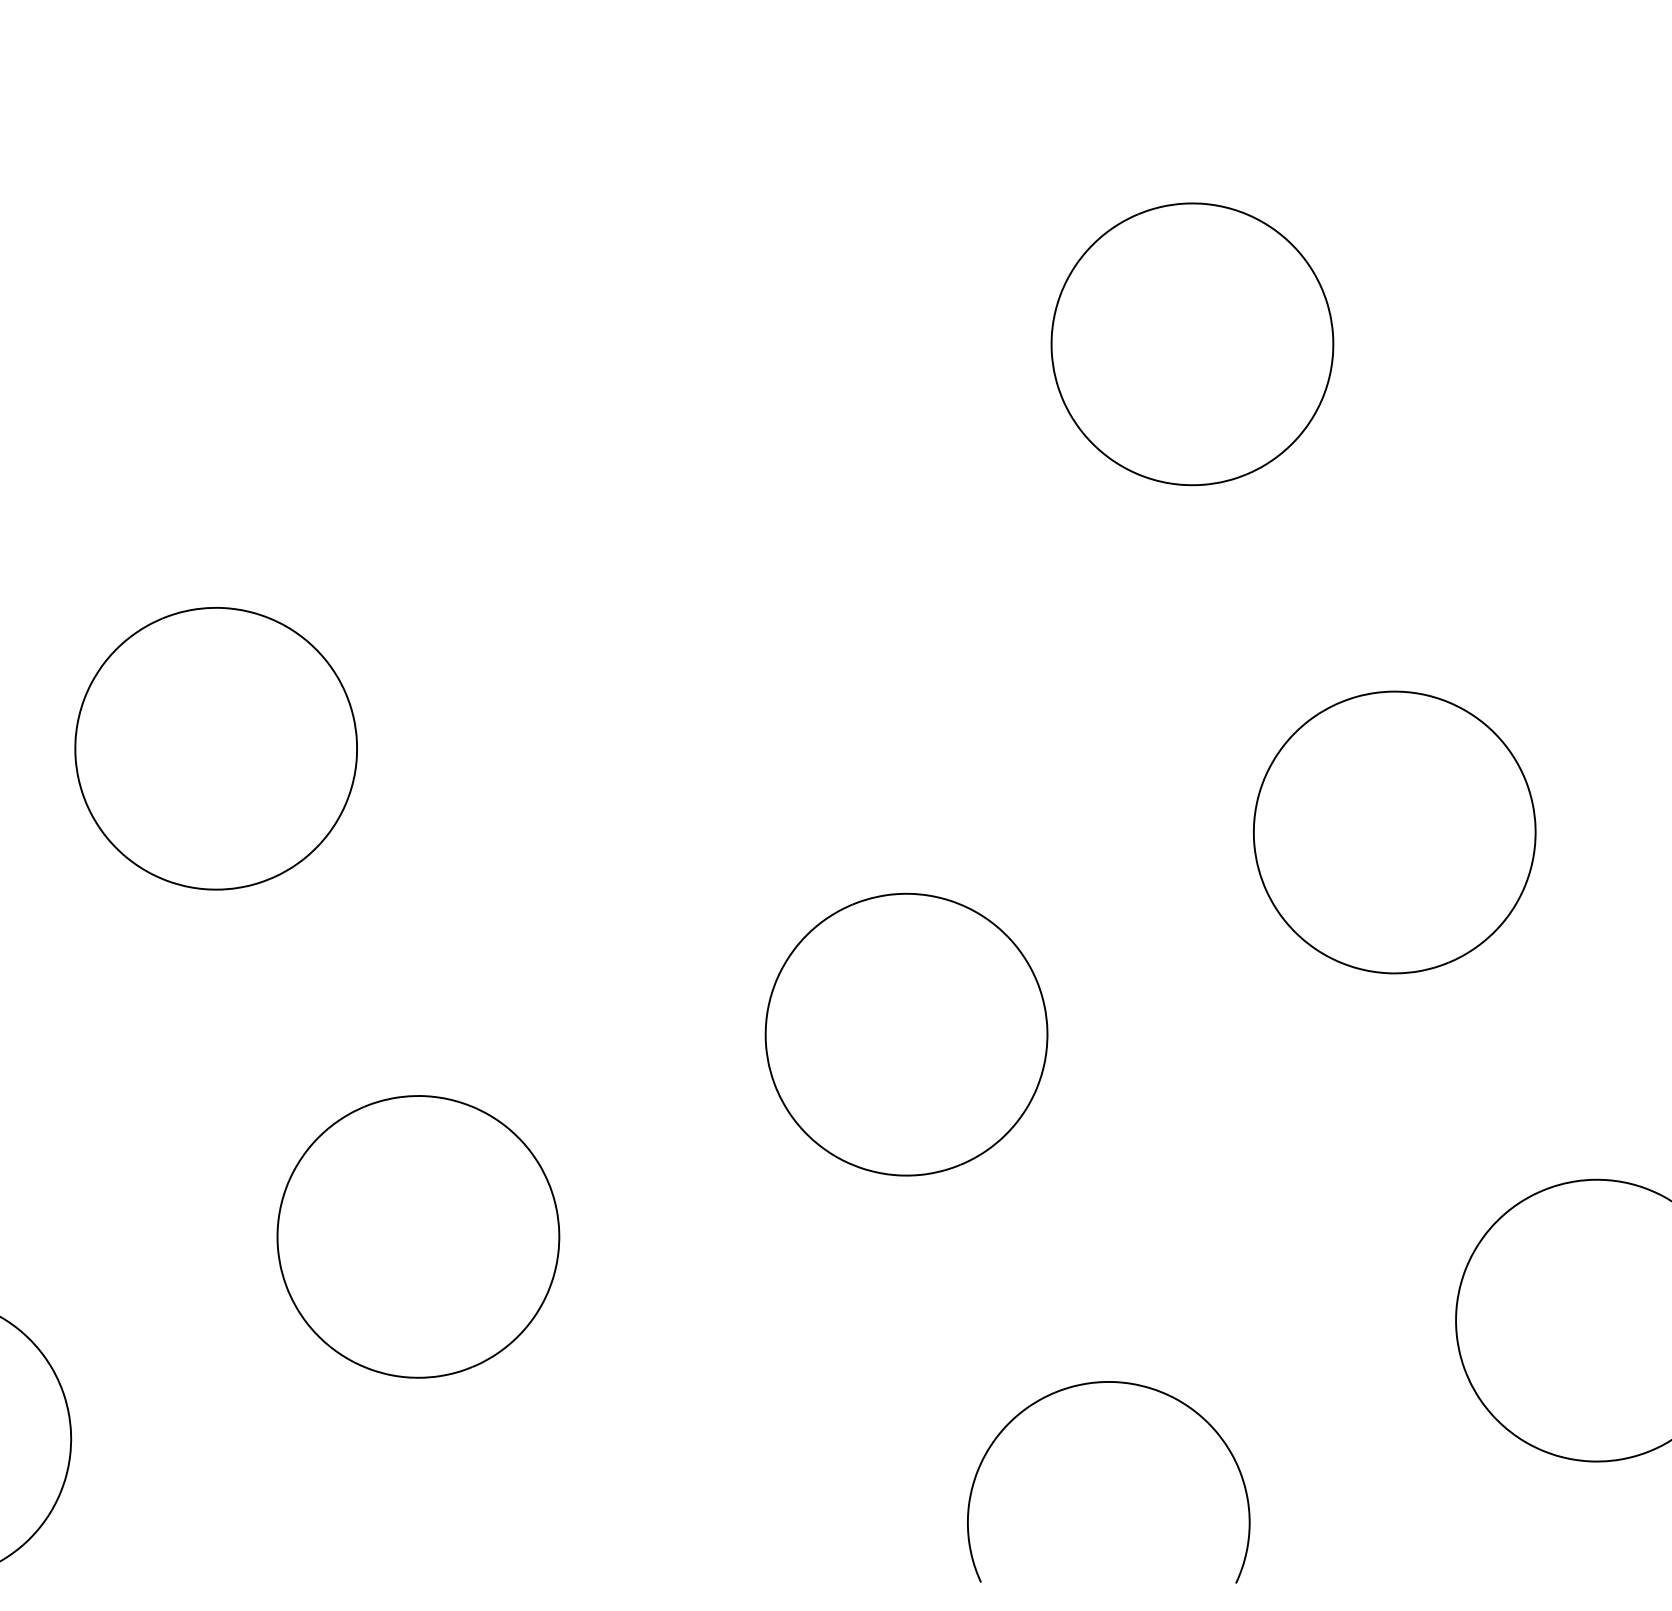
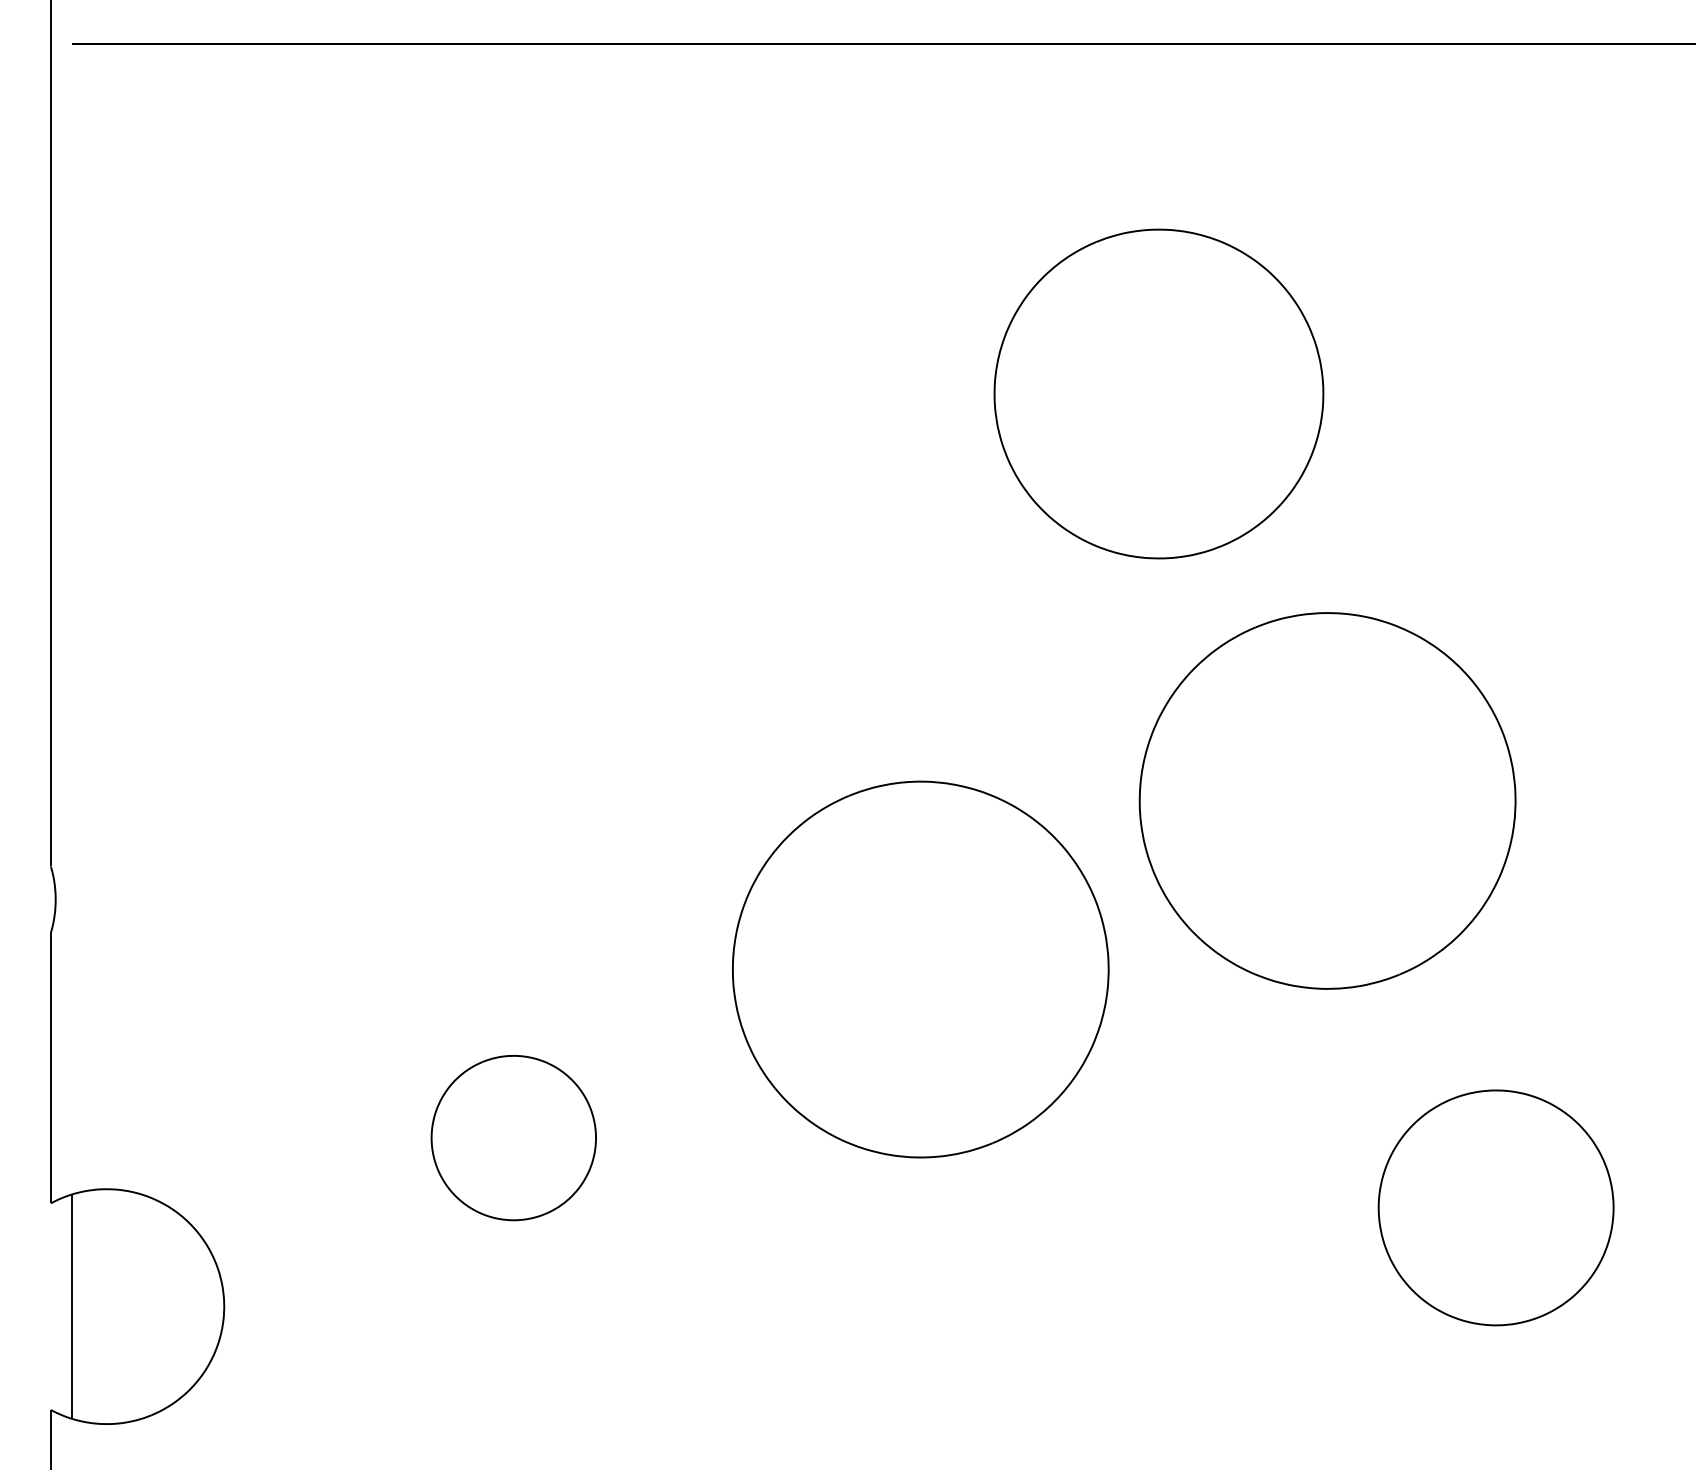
part: (1191, 343) -> (1158, 393), size x1.4
part: (215, 747) -> (344, 730), removed
part: (1394, 831) -> (1327, 800), size x1.6
part: (906, 1034) -> (920, 969), size x1.6
part: (418, 1236) -> (513, 1137), size x0.7
part: (1101, 1383) -> (1083, 1260), removed

